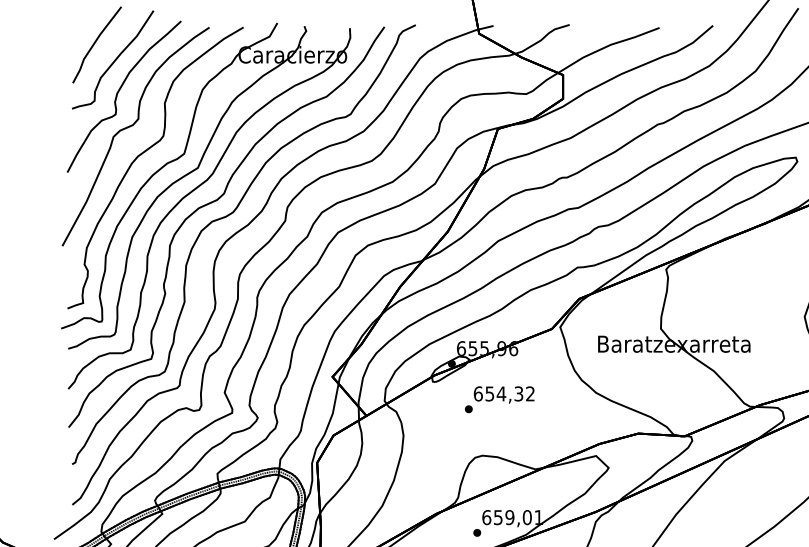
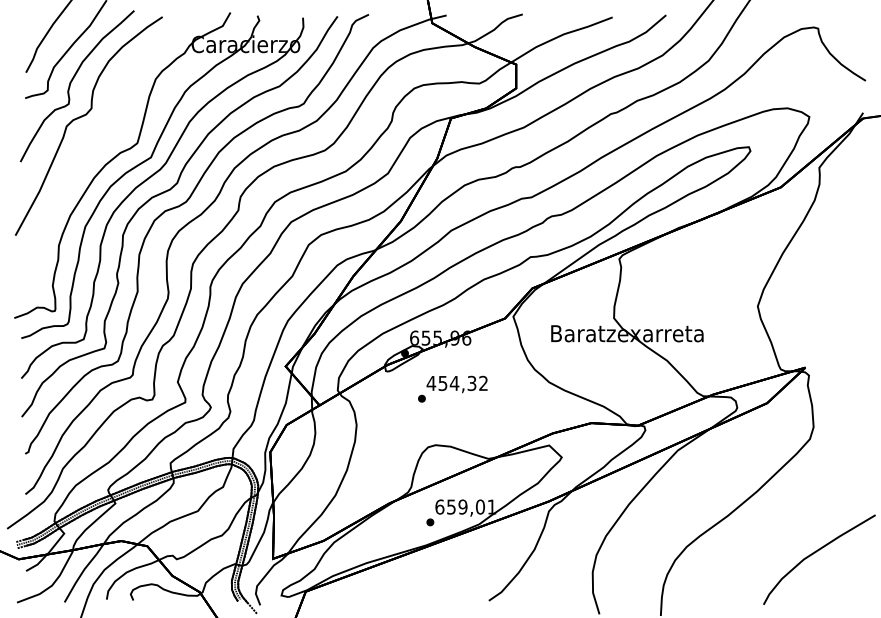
curve: (146, 152) -> (99, 141), removed
text: (478, 394) -> (431, 383), 654,32 -> 454,32

